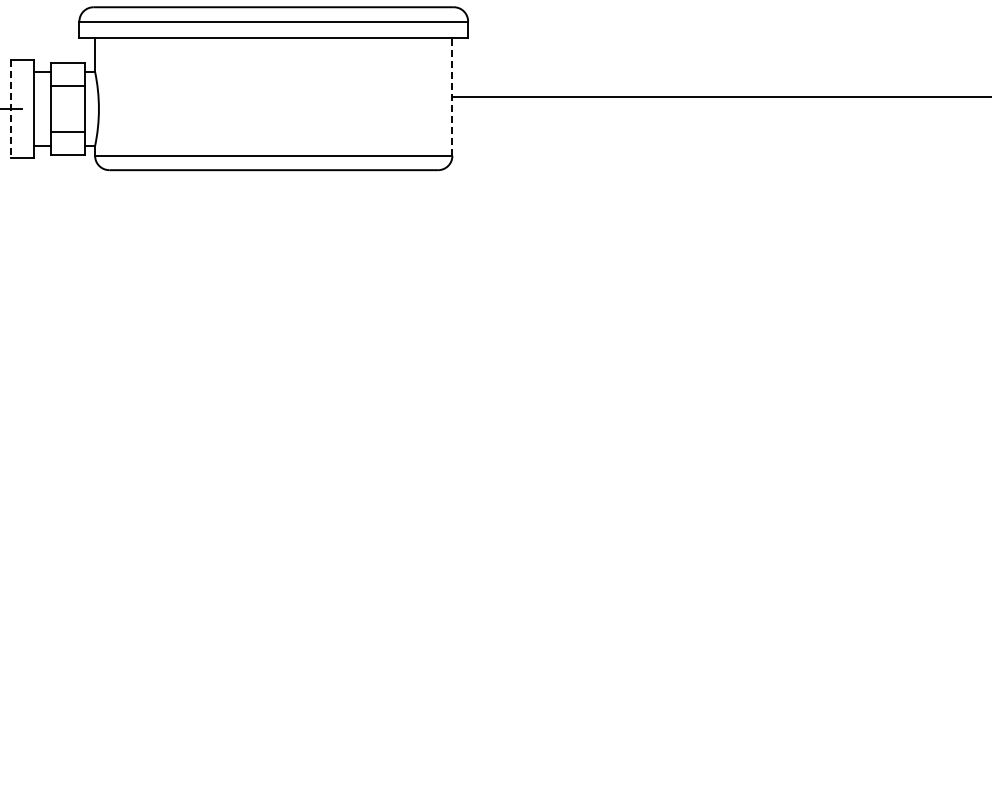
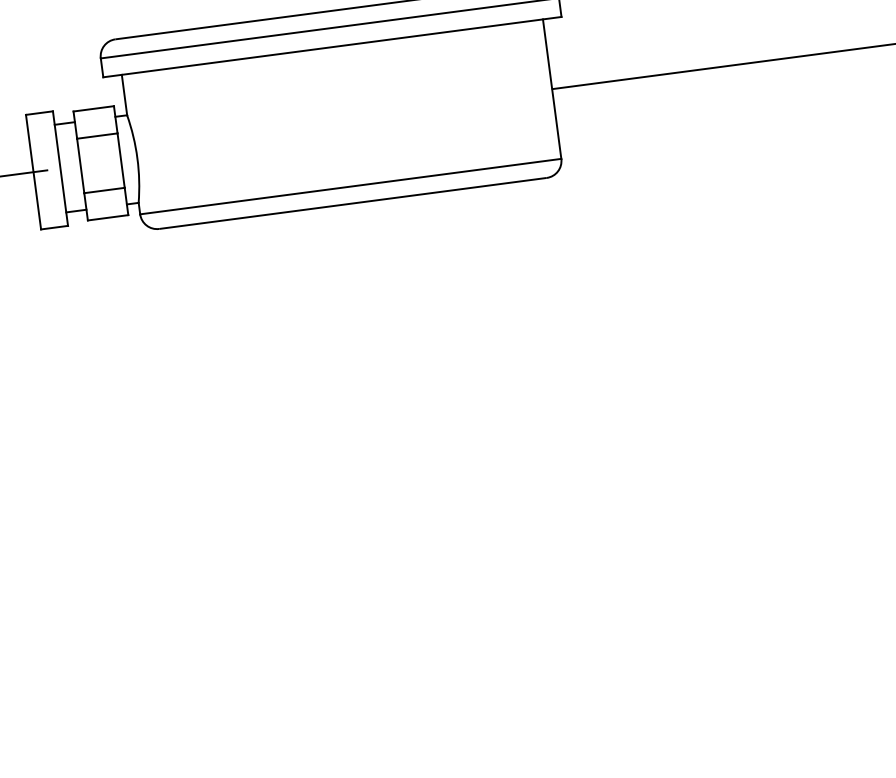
line: (452, 96) -> (552, 88), dashed -> solid
line: (10, 109) -> (33, 172), dashed -> solid

